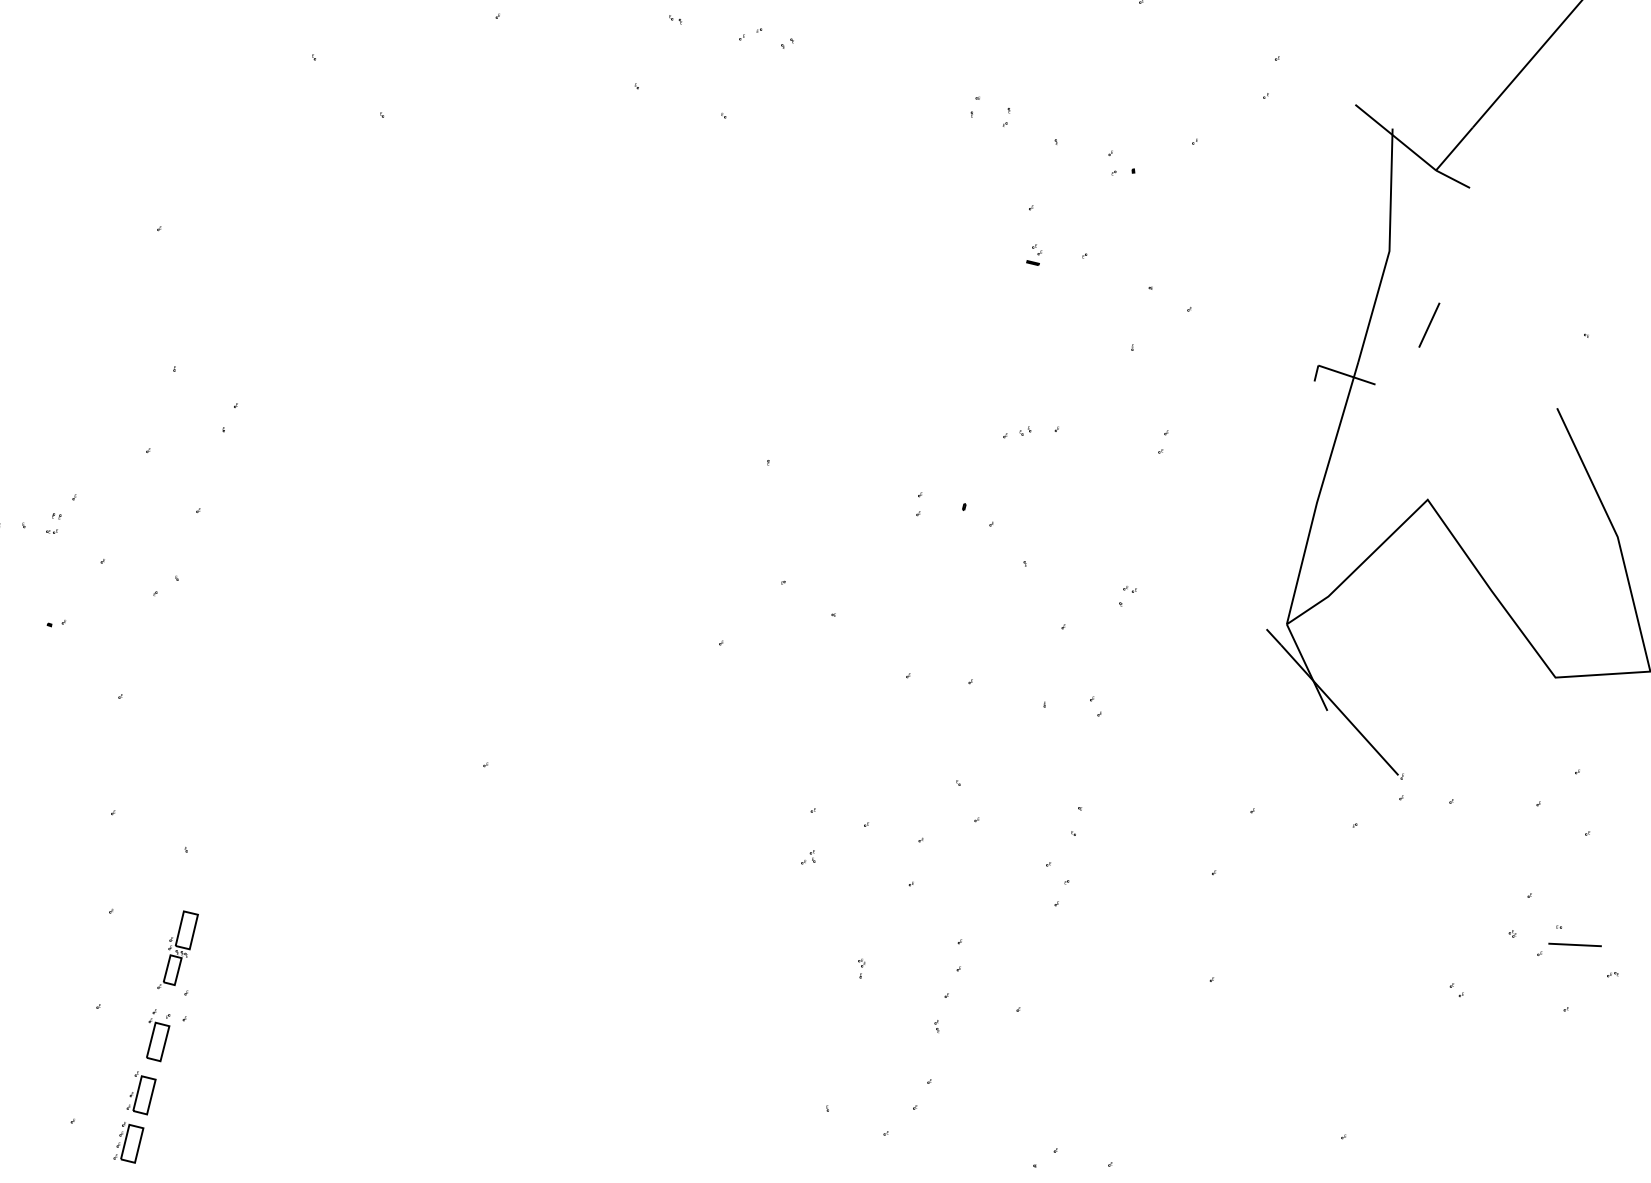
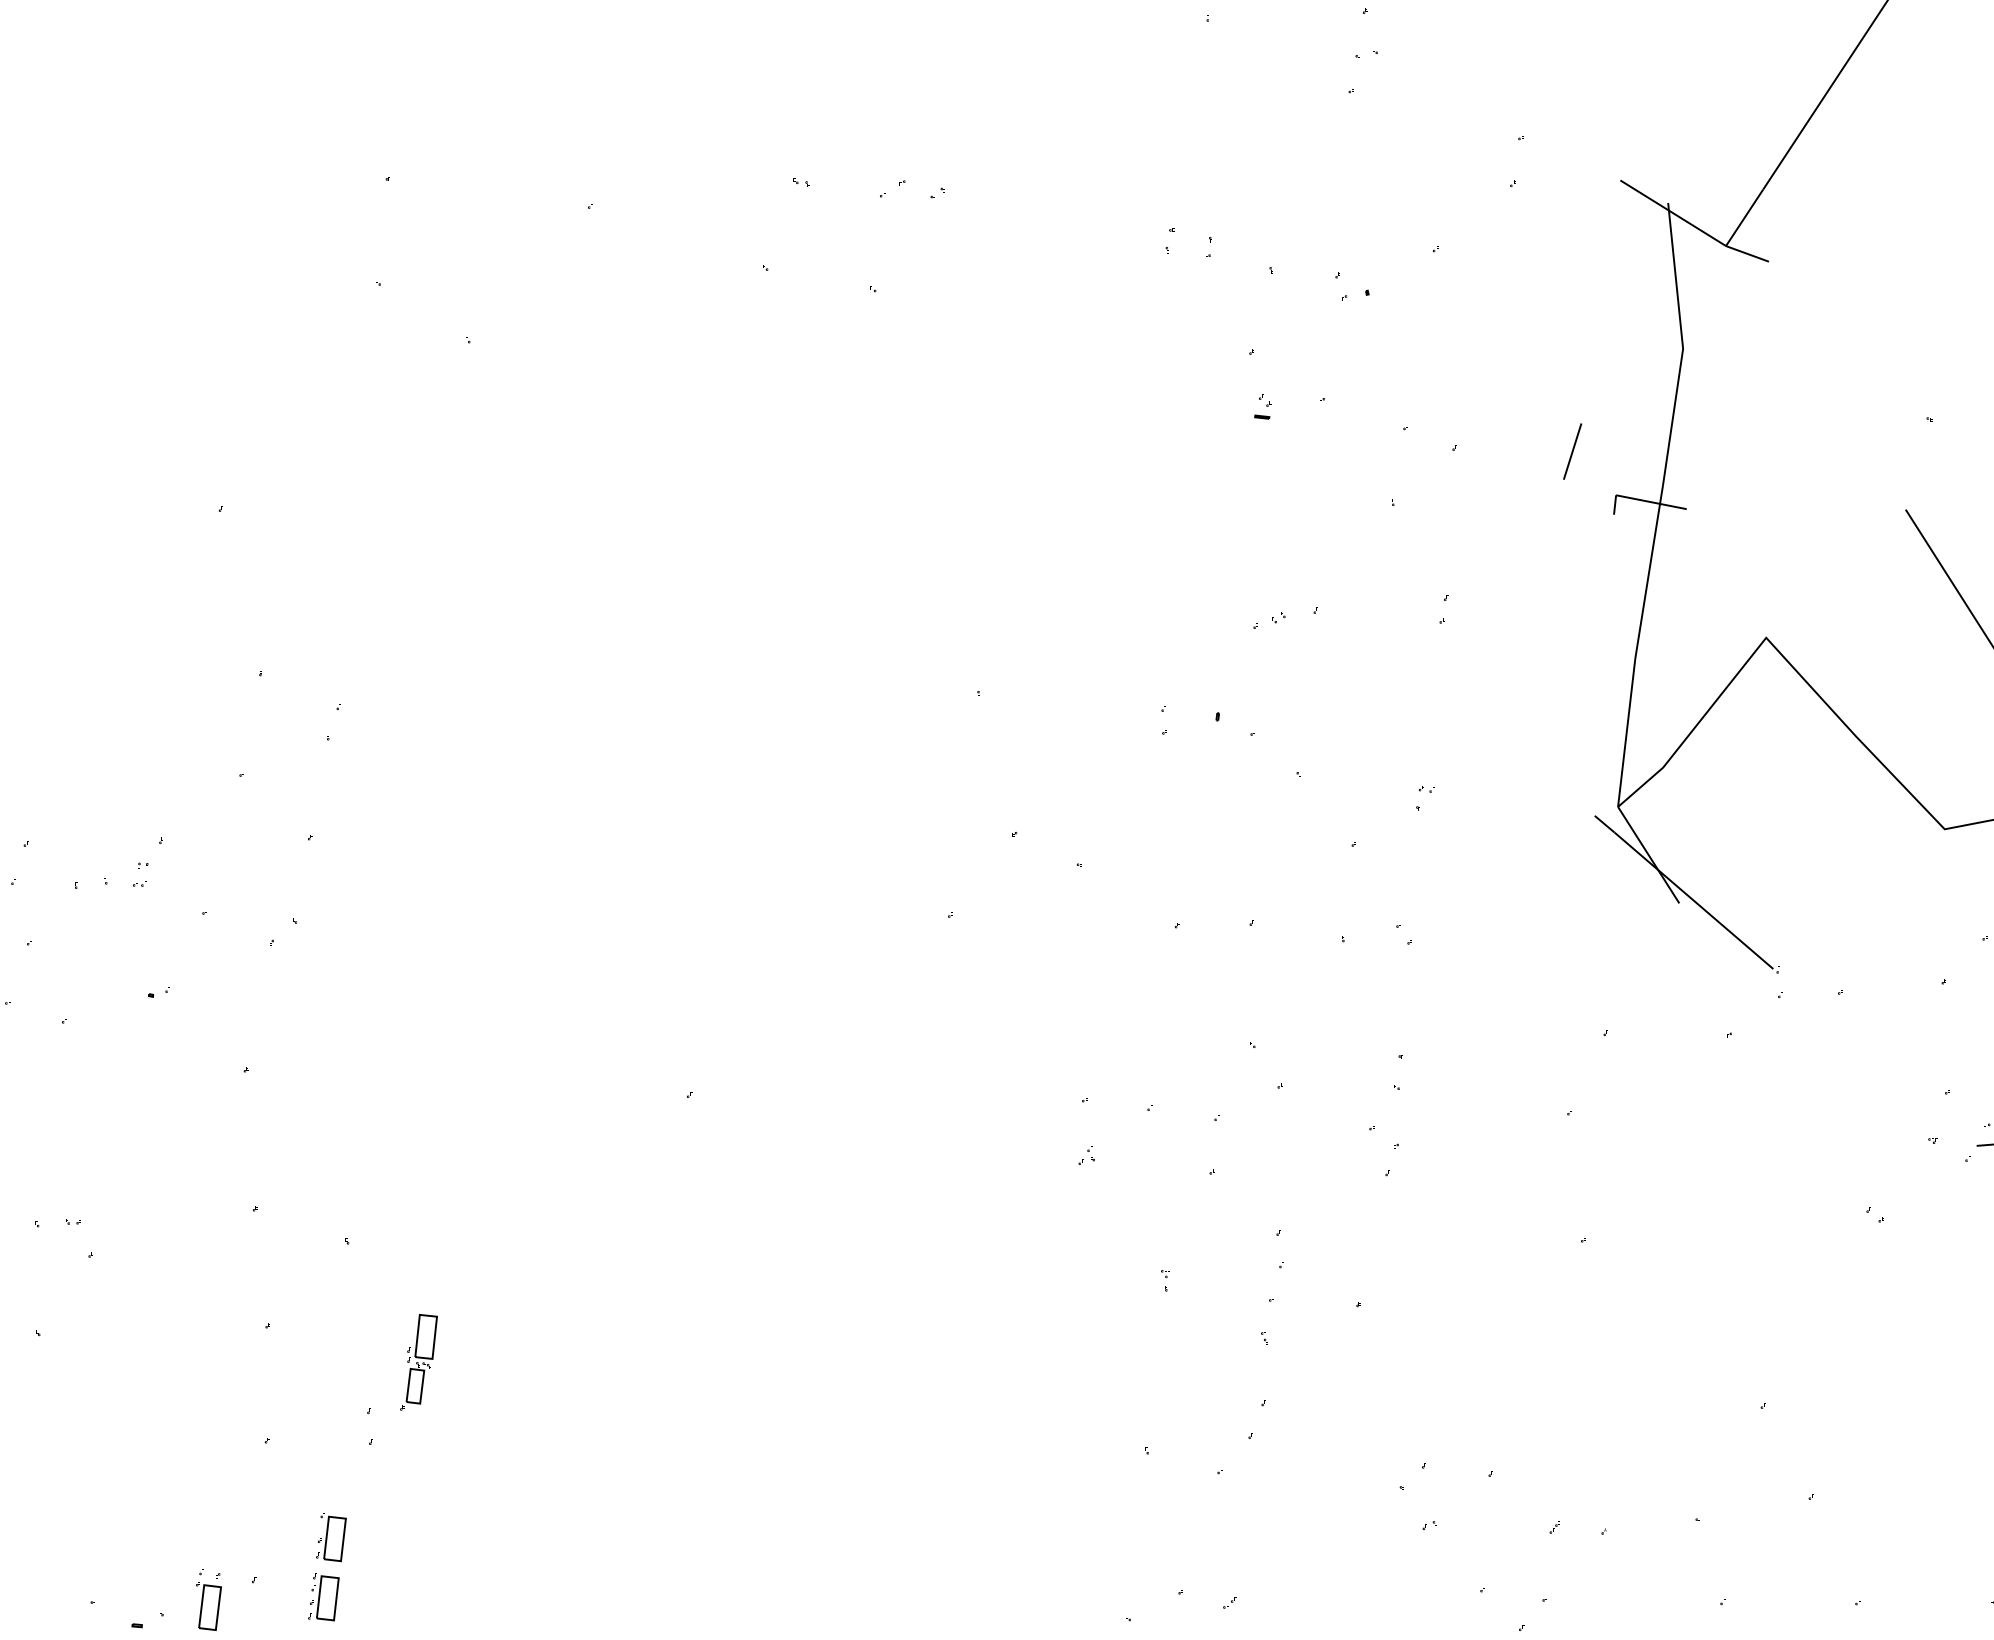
line: (1429, 325) -> (1572, 451), moved
part: (177, 950) -> (418, 1362), moved
part: (157, 1035) -> (208, 1599), moved

